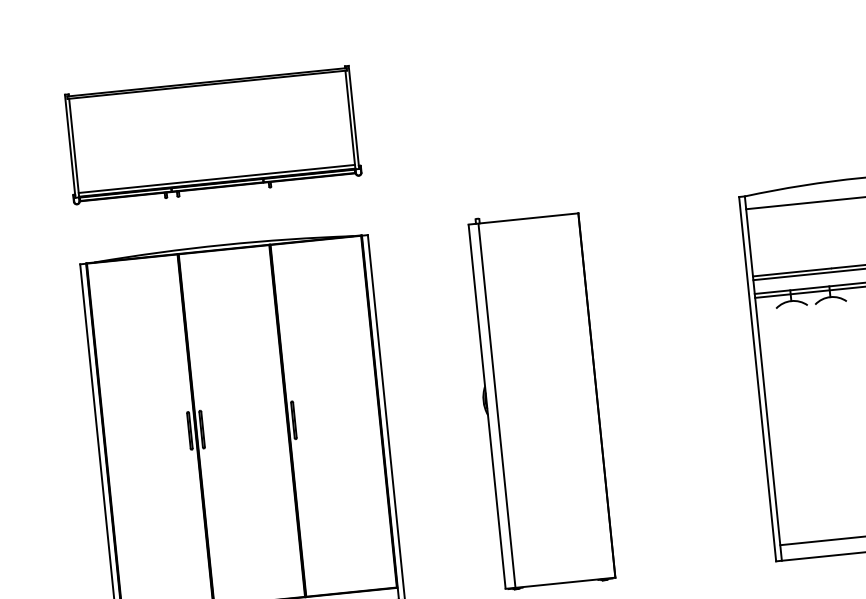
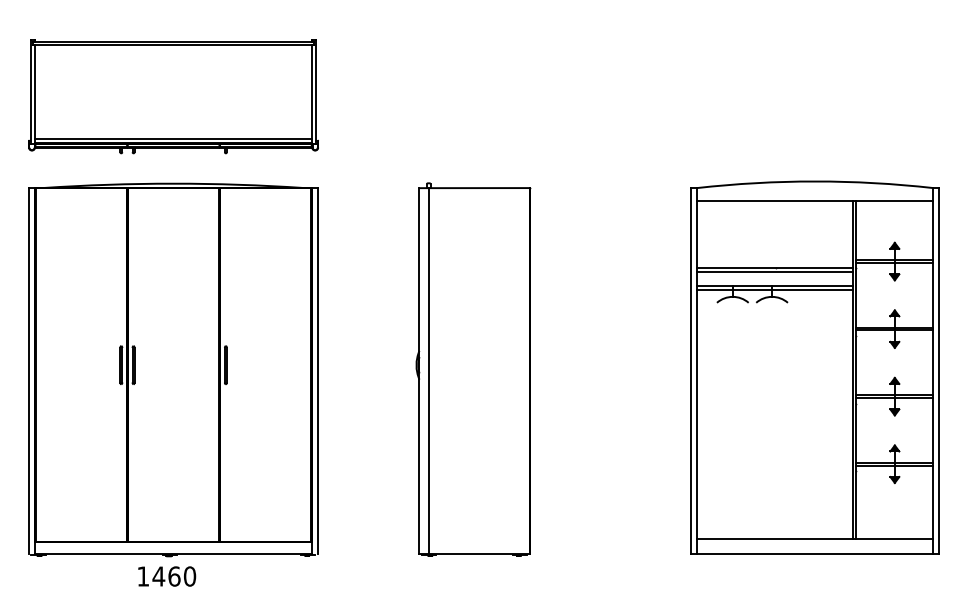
part: (212, 136) -> (173, 96), moved

